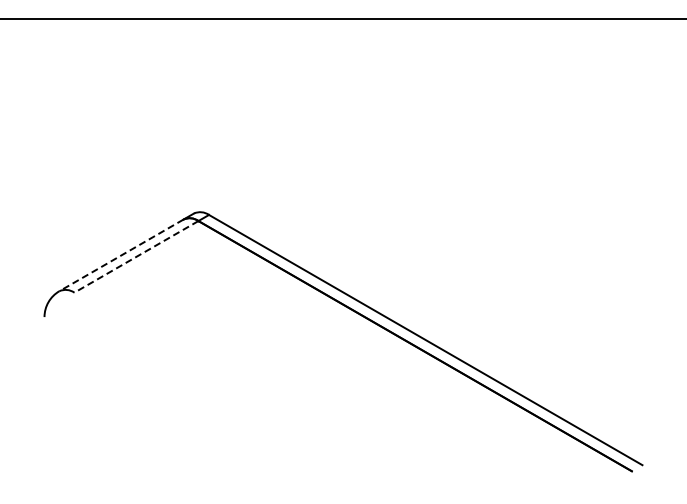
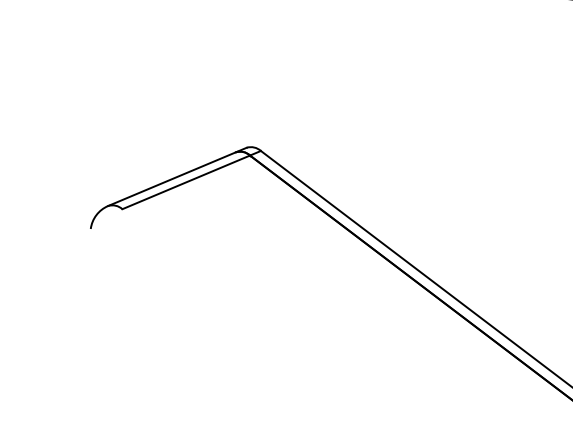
line: (121, 255) -> (172, 179), dashed -> solid
line: (136, 256) -> (186, 182), dashed -> solid

